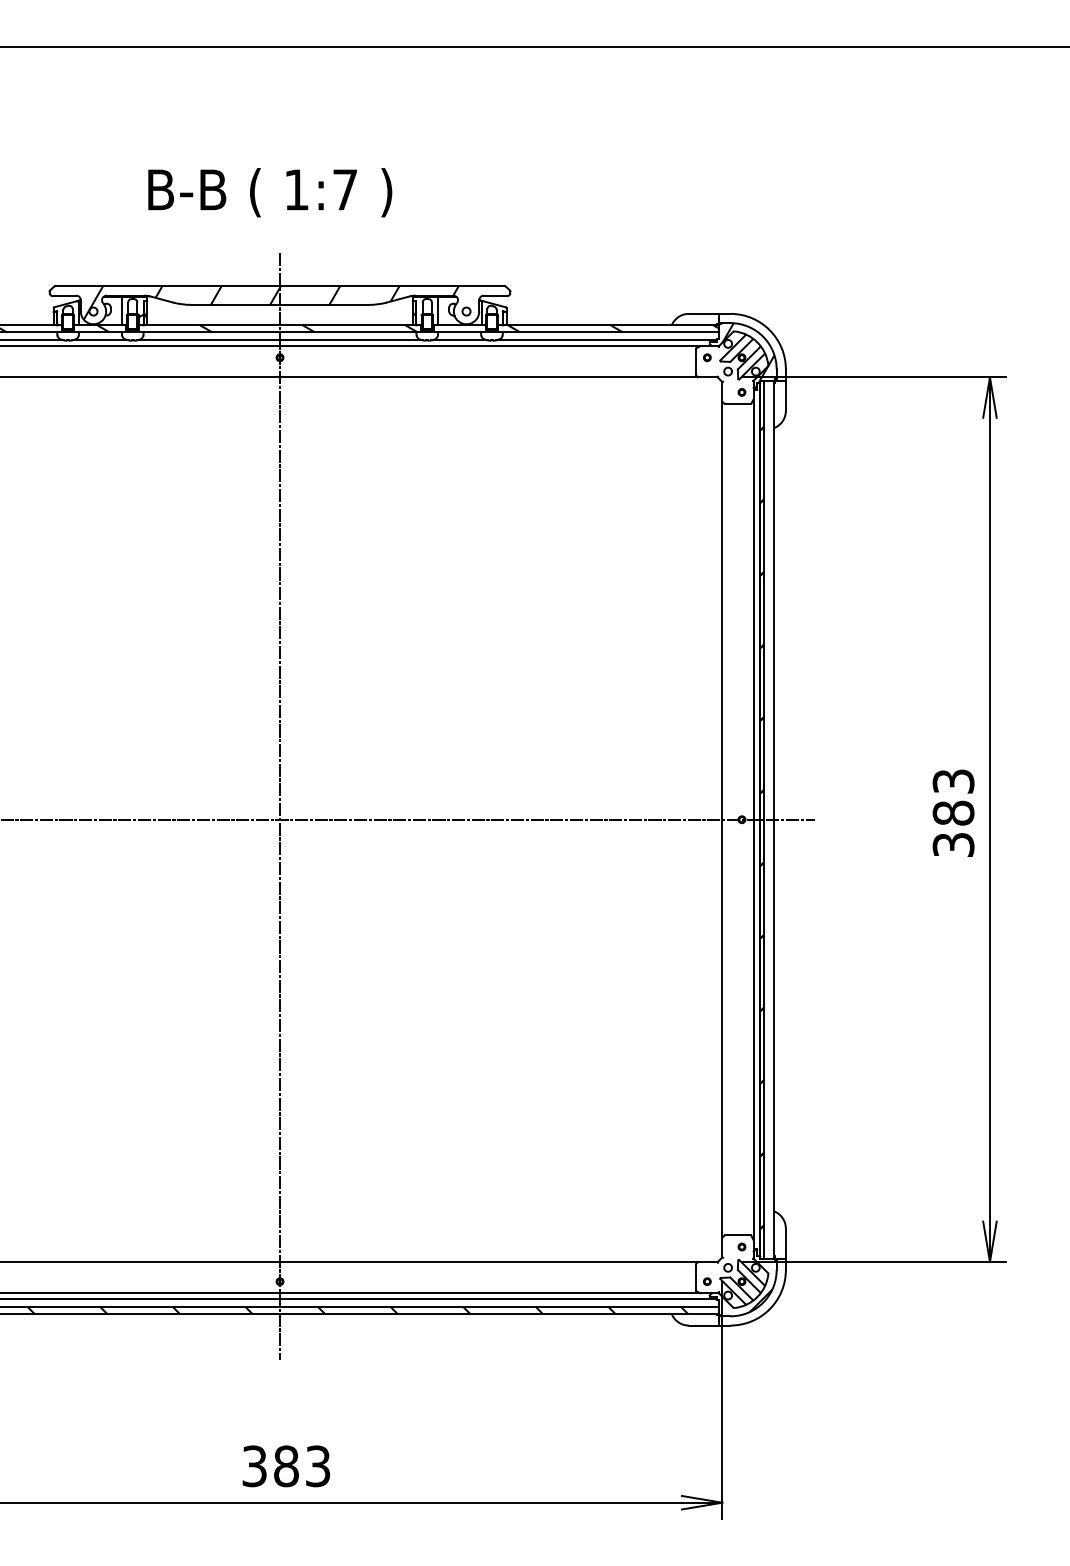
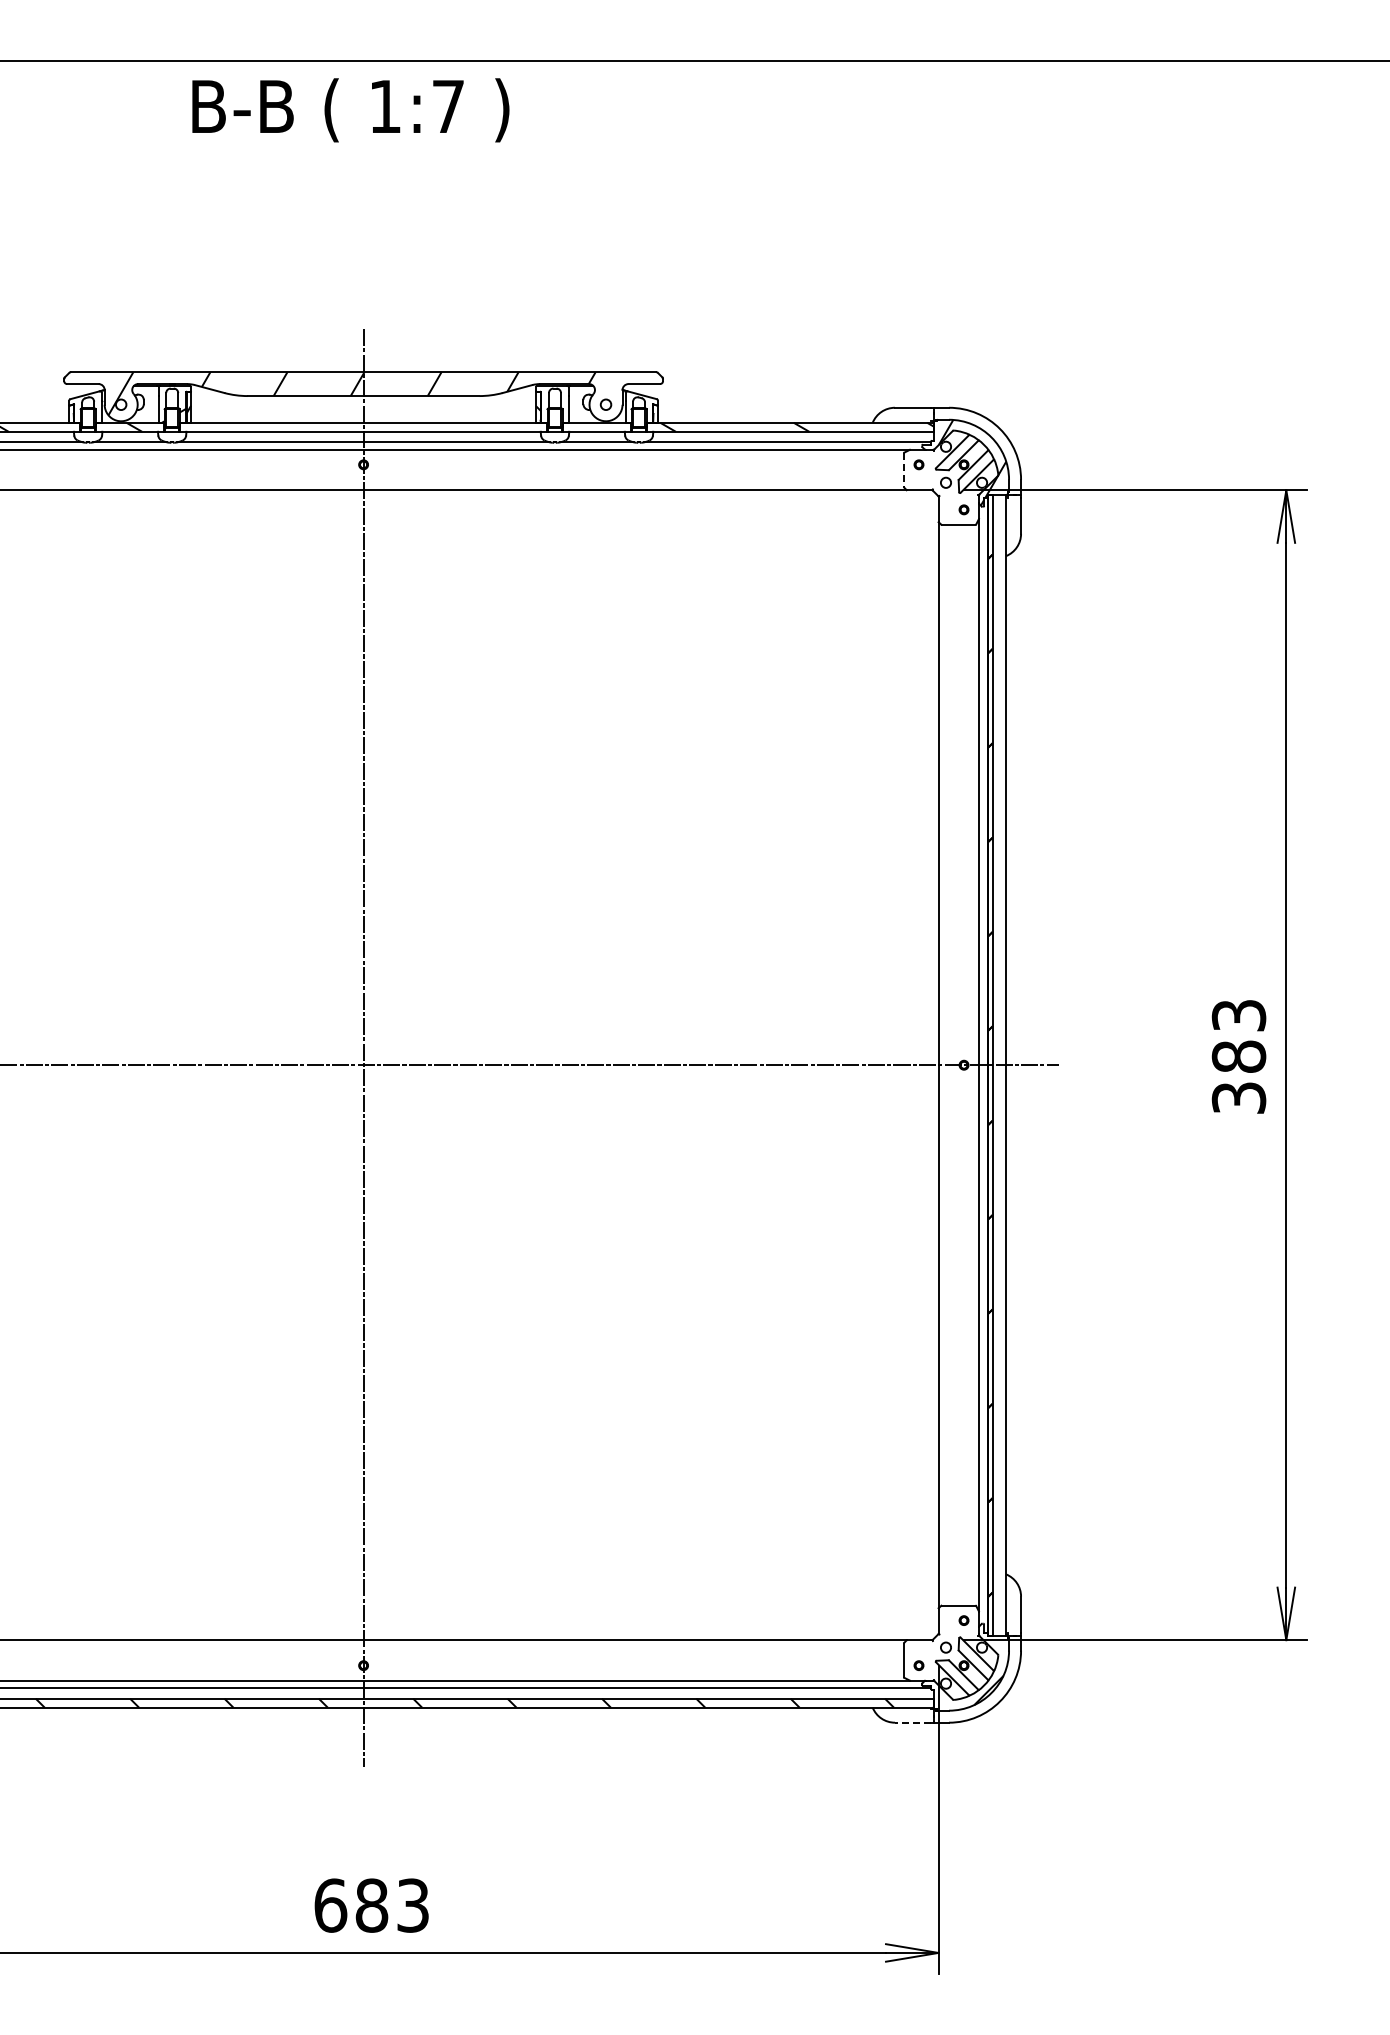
text: (269, 192) -> (350, 110), moved
hatch: (308, 328) -> (400, 426), removed
line: (695, 362) -> (903, 470), solid -> dashed
line: (702, 1325) -> (912, 1722), solid -> dashed
text: (254, 1466) -> (330, 1905), 383 -> 683

